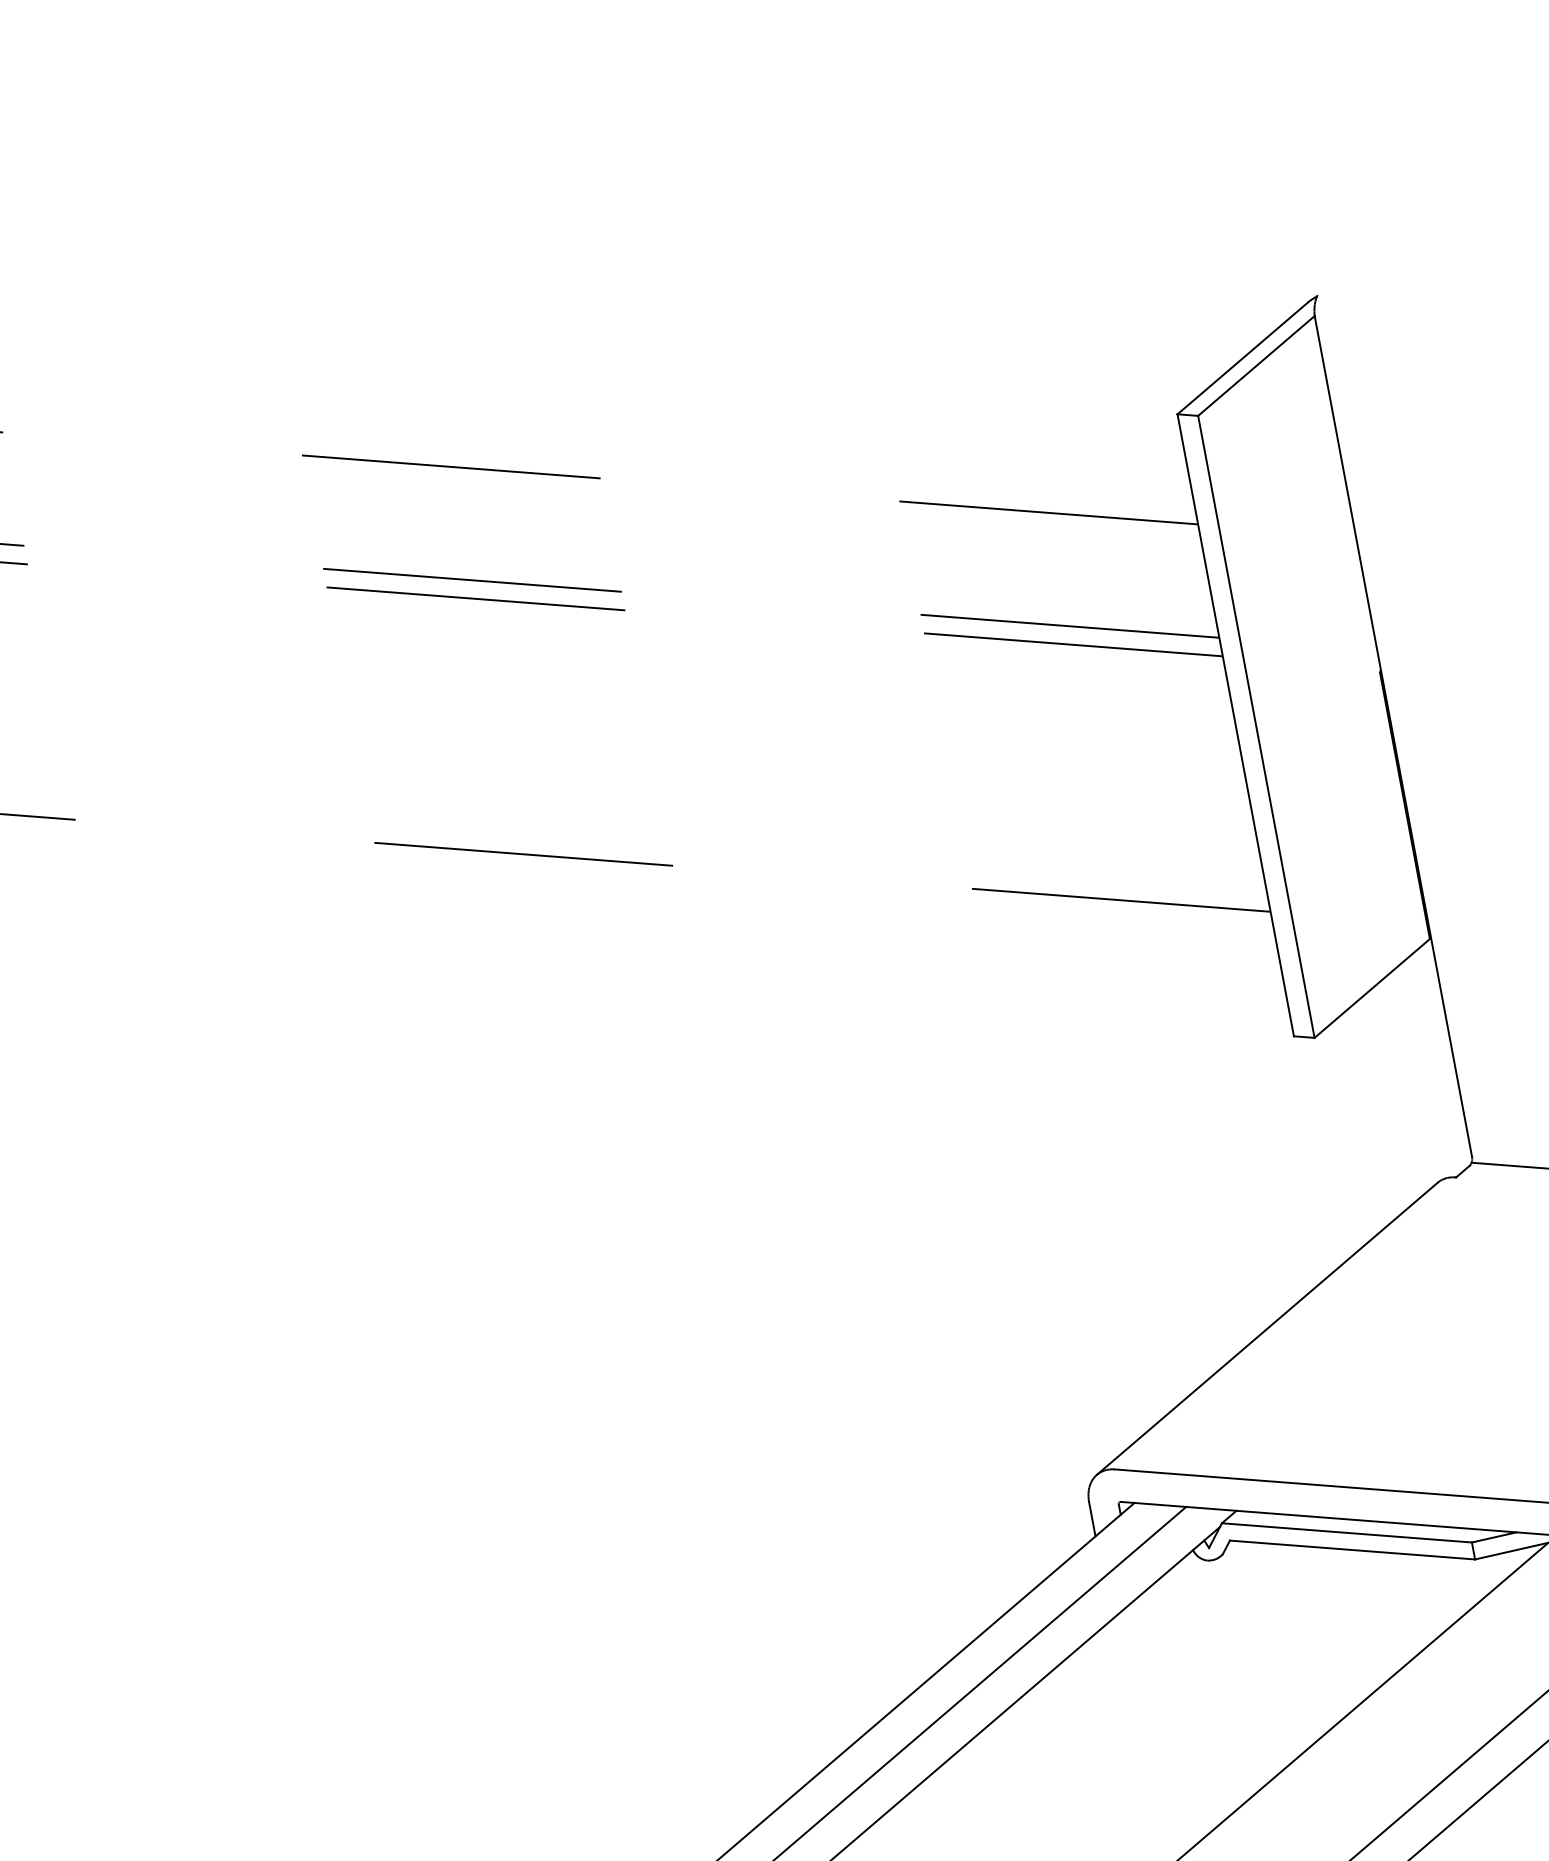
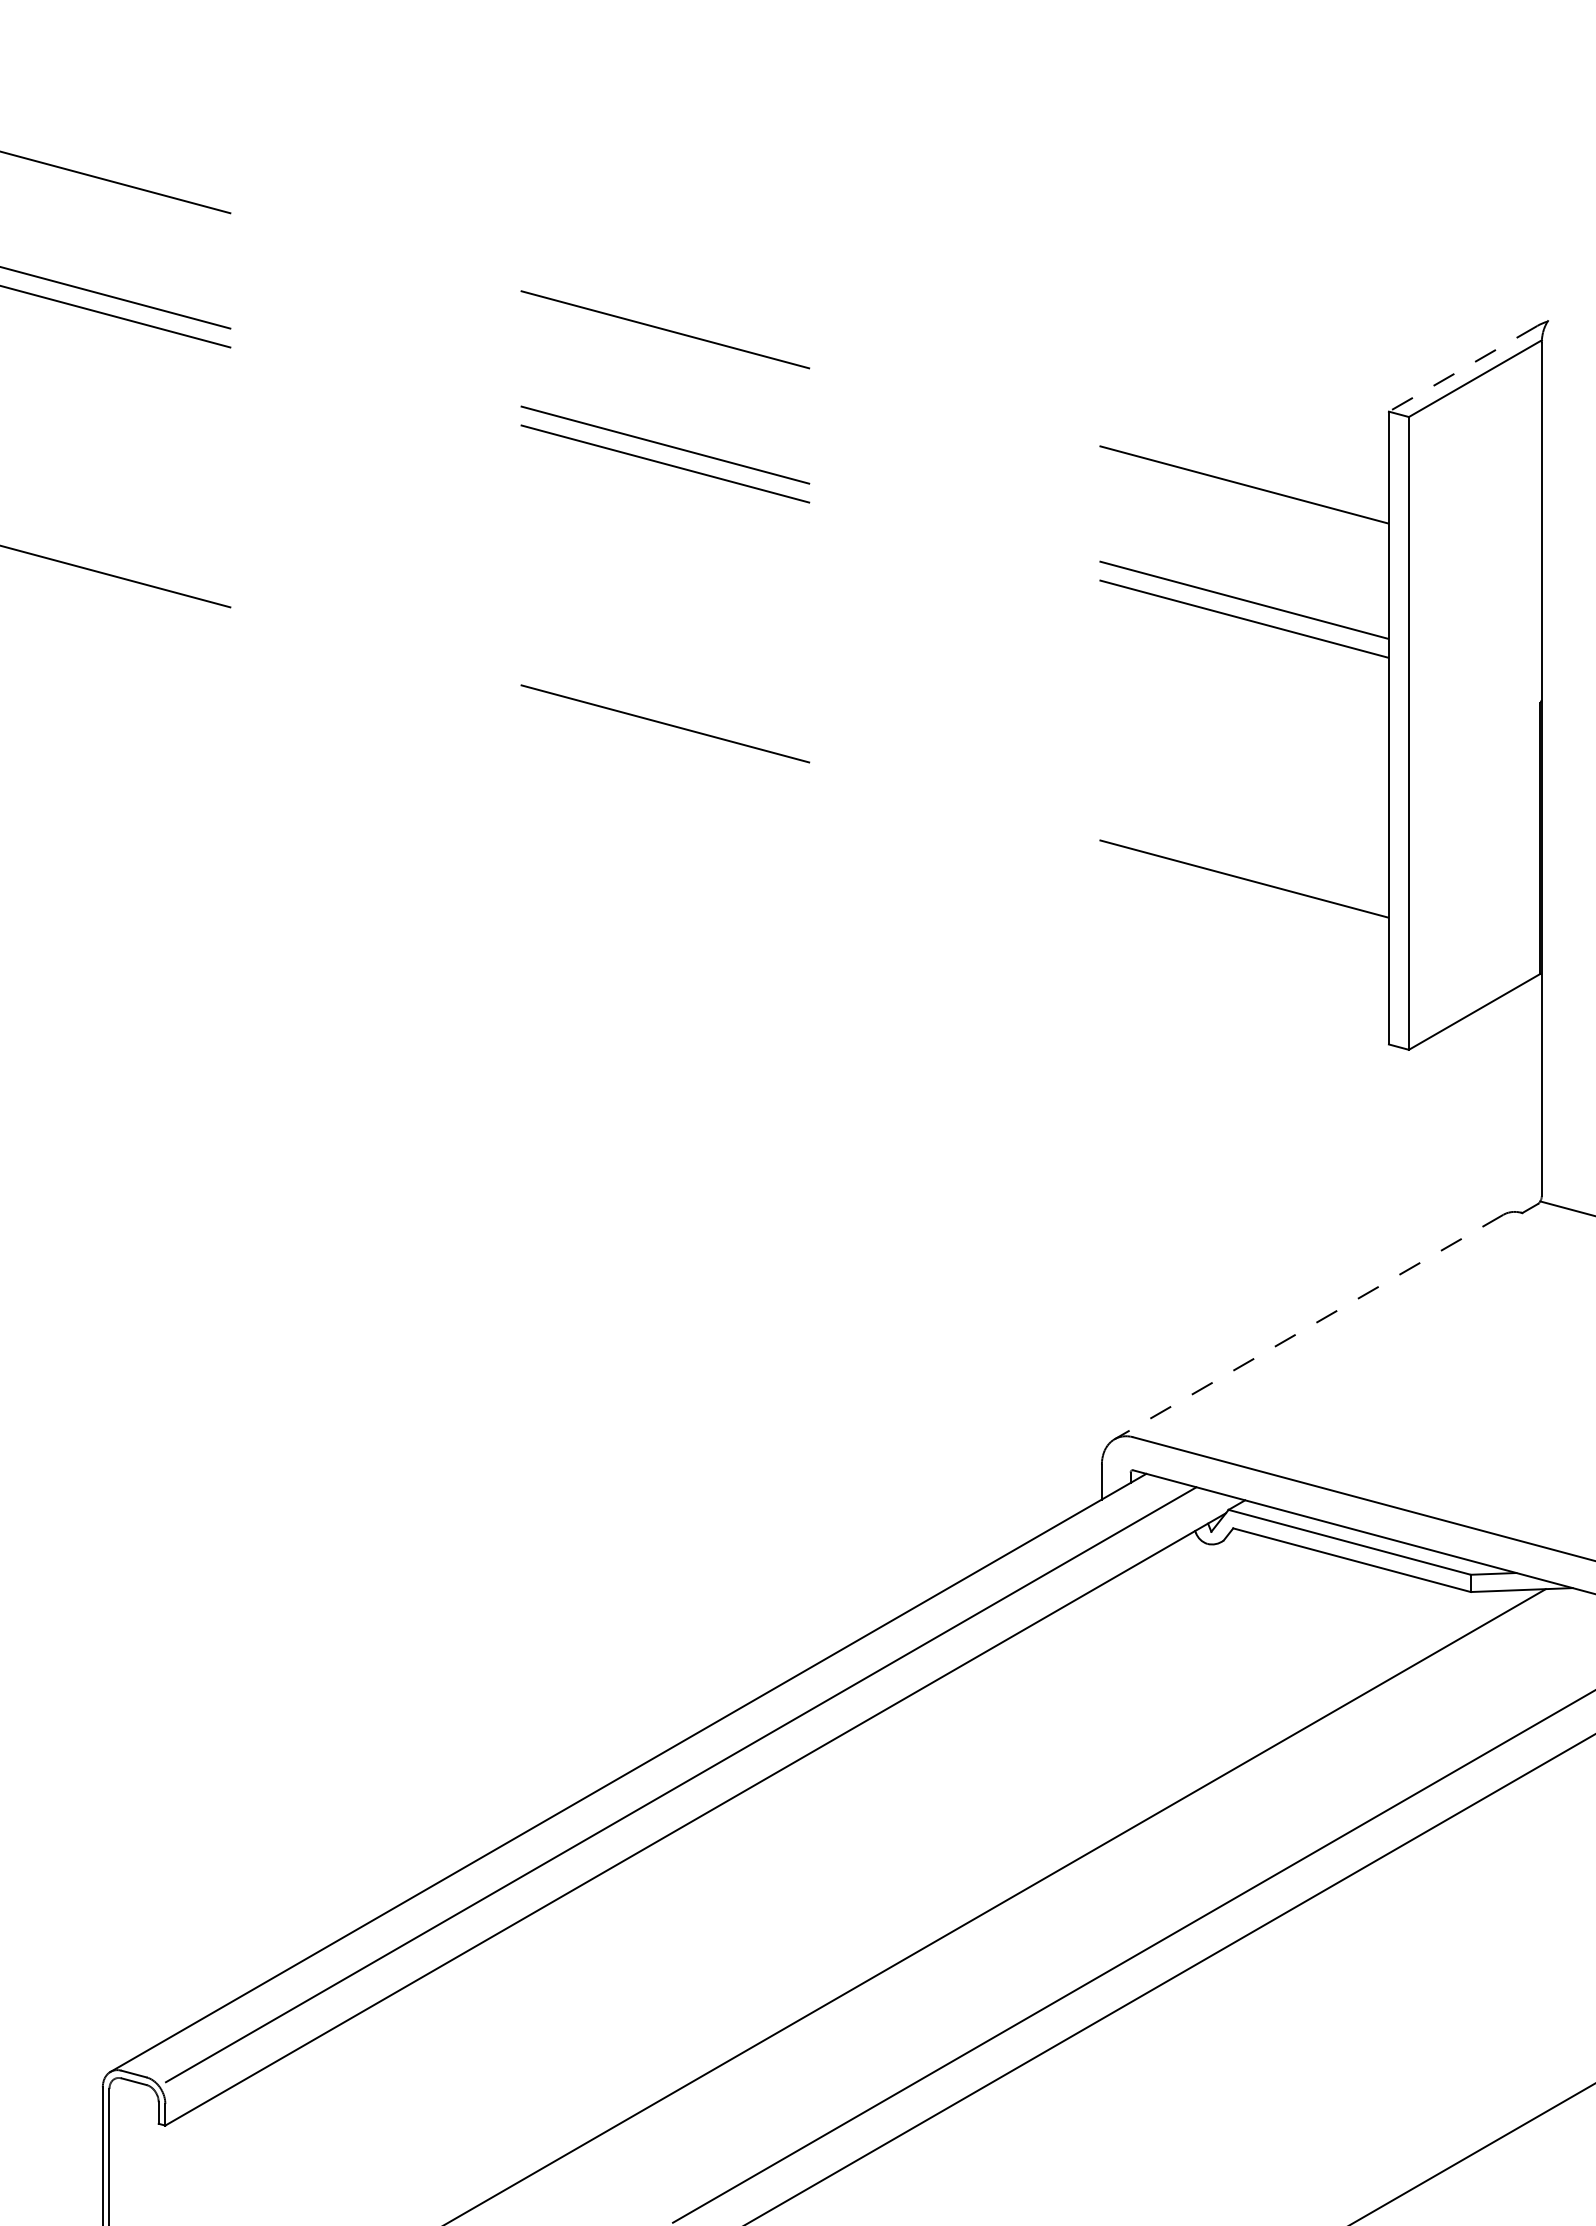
line: (1242, 358) -> (1463, 368), solid -> dashed
line: (1266, 1329) -> (1308, 1327), solid -> dashed

